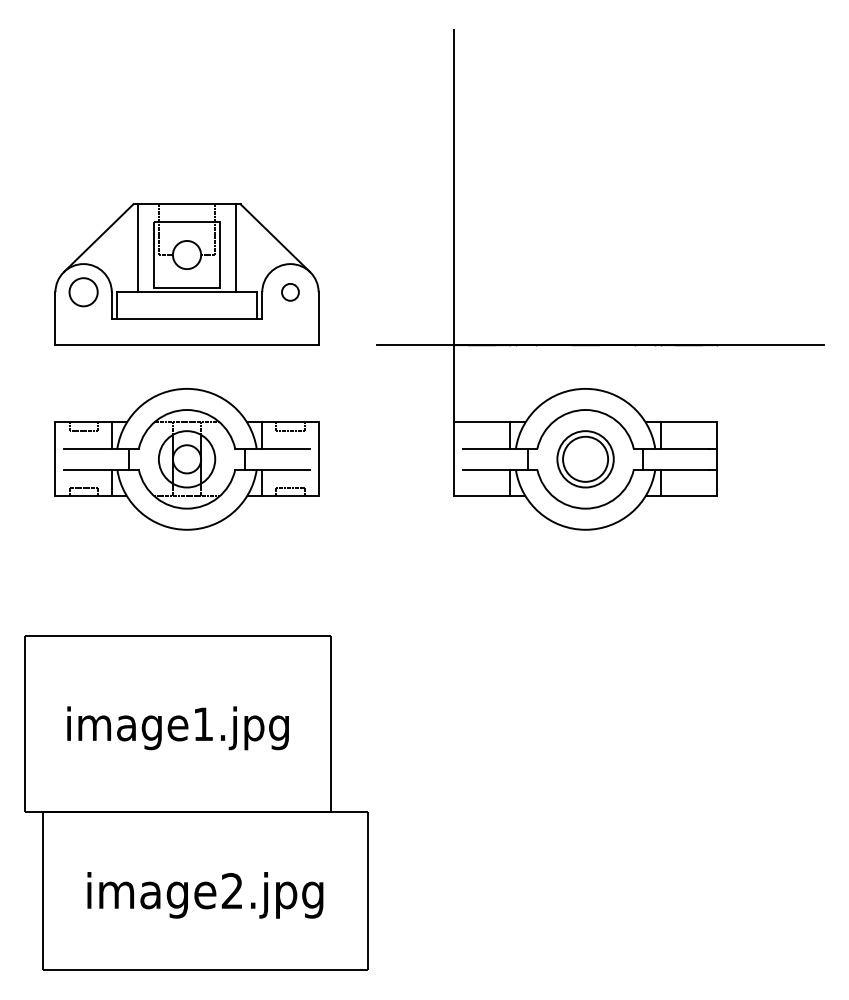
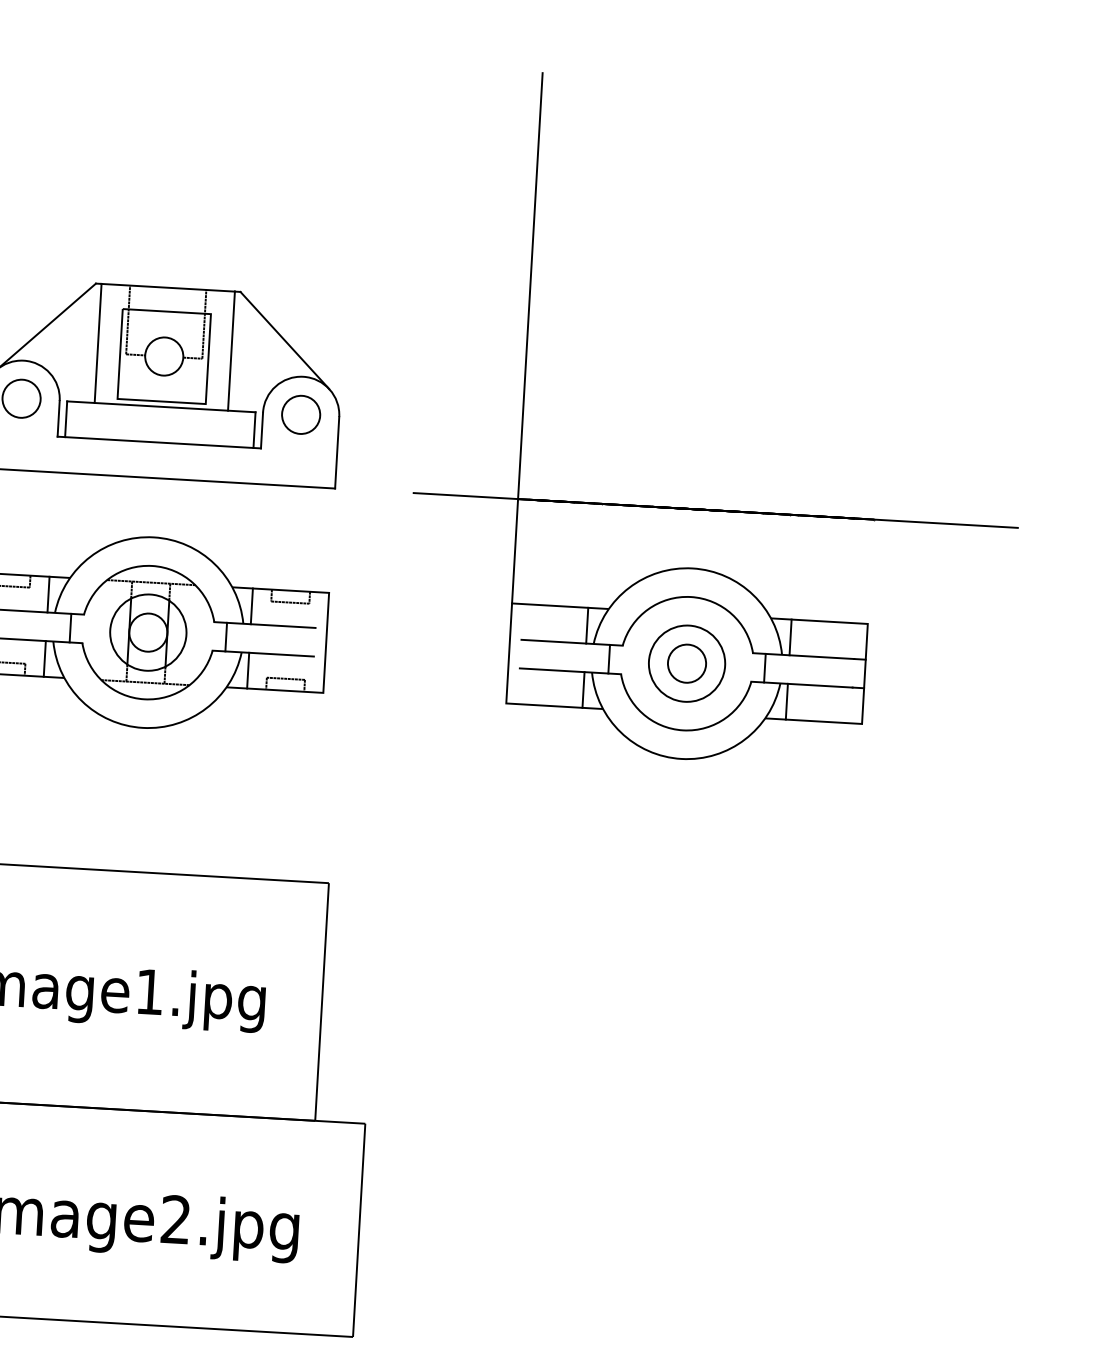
circle: (290, 292) -> (301, 415), size x1.67
circle: (585, 459) -> (686, 663), size x0.62

